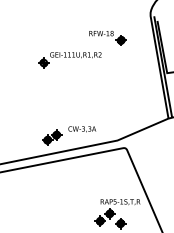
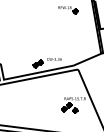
part: (69, 58) -> (47, 21), removed

